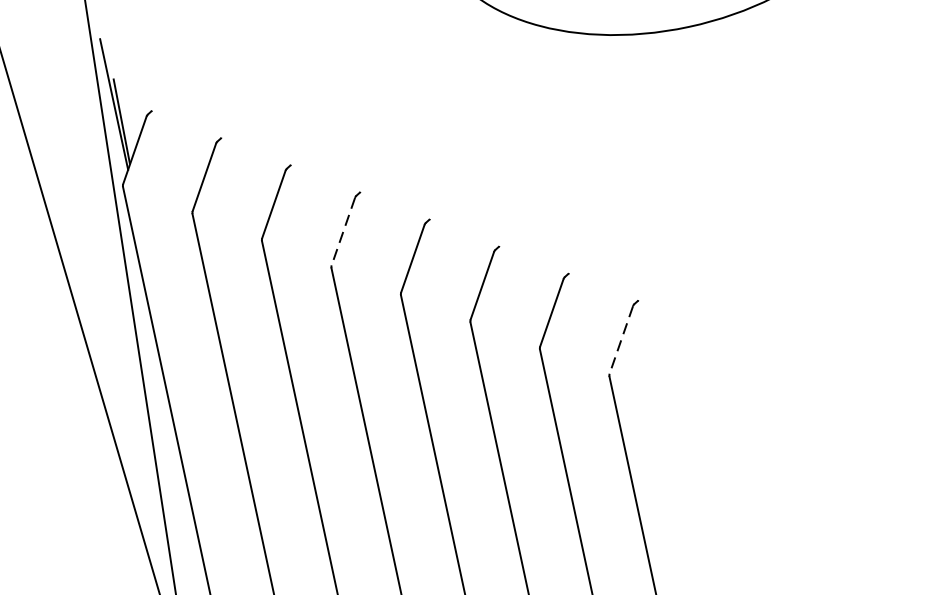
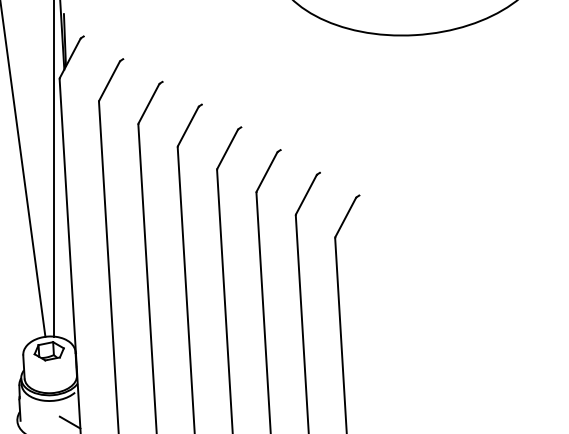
line: (343, 231) -> (188, 126), dashed -> solid
line: (620, 340) -> (345, 217), dashed -> solid

